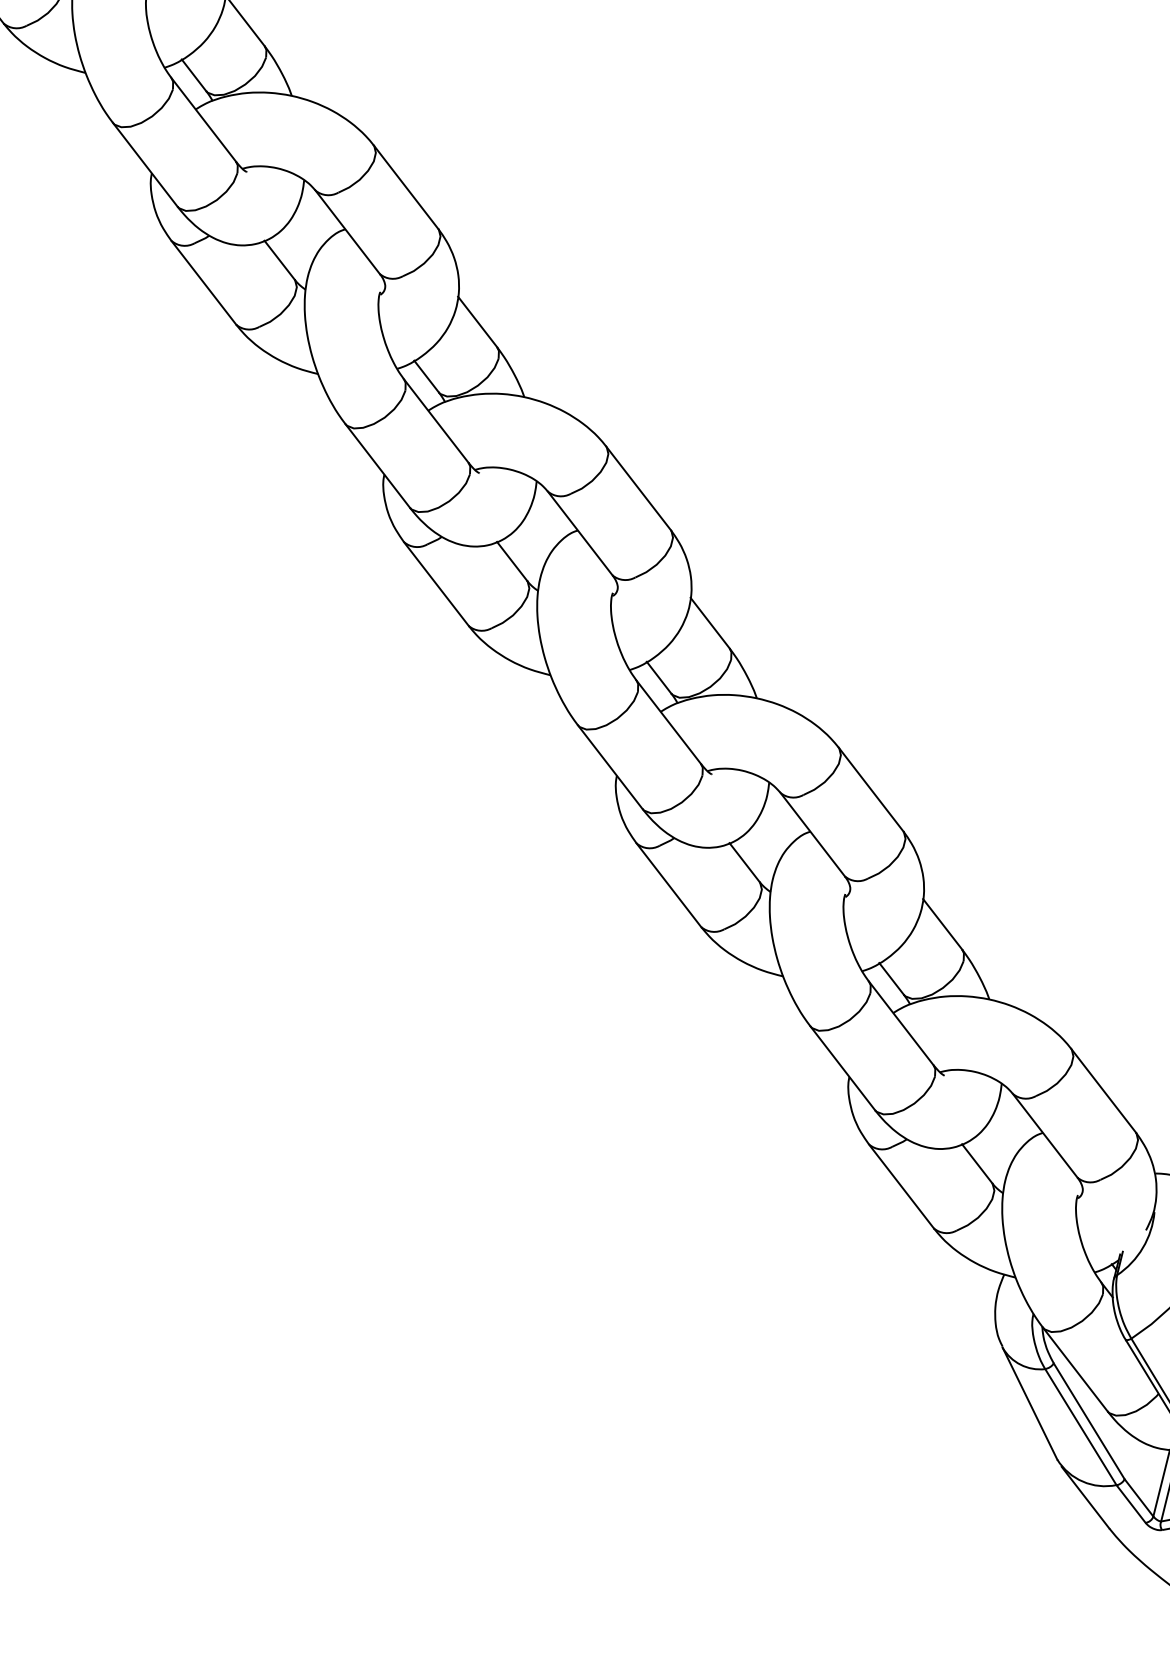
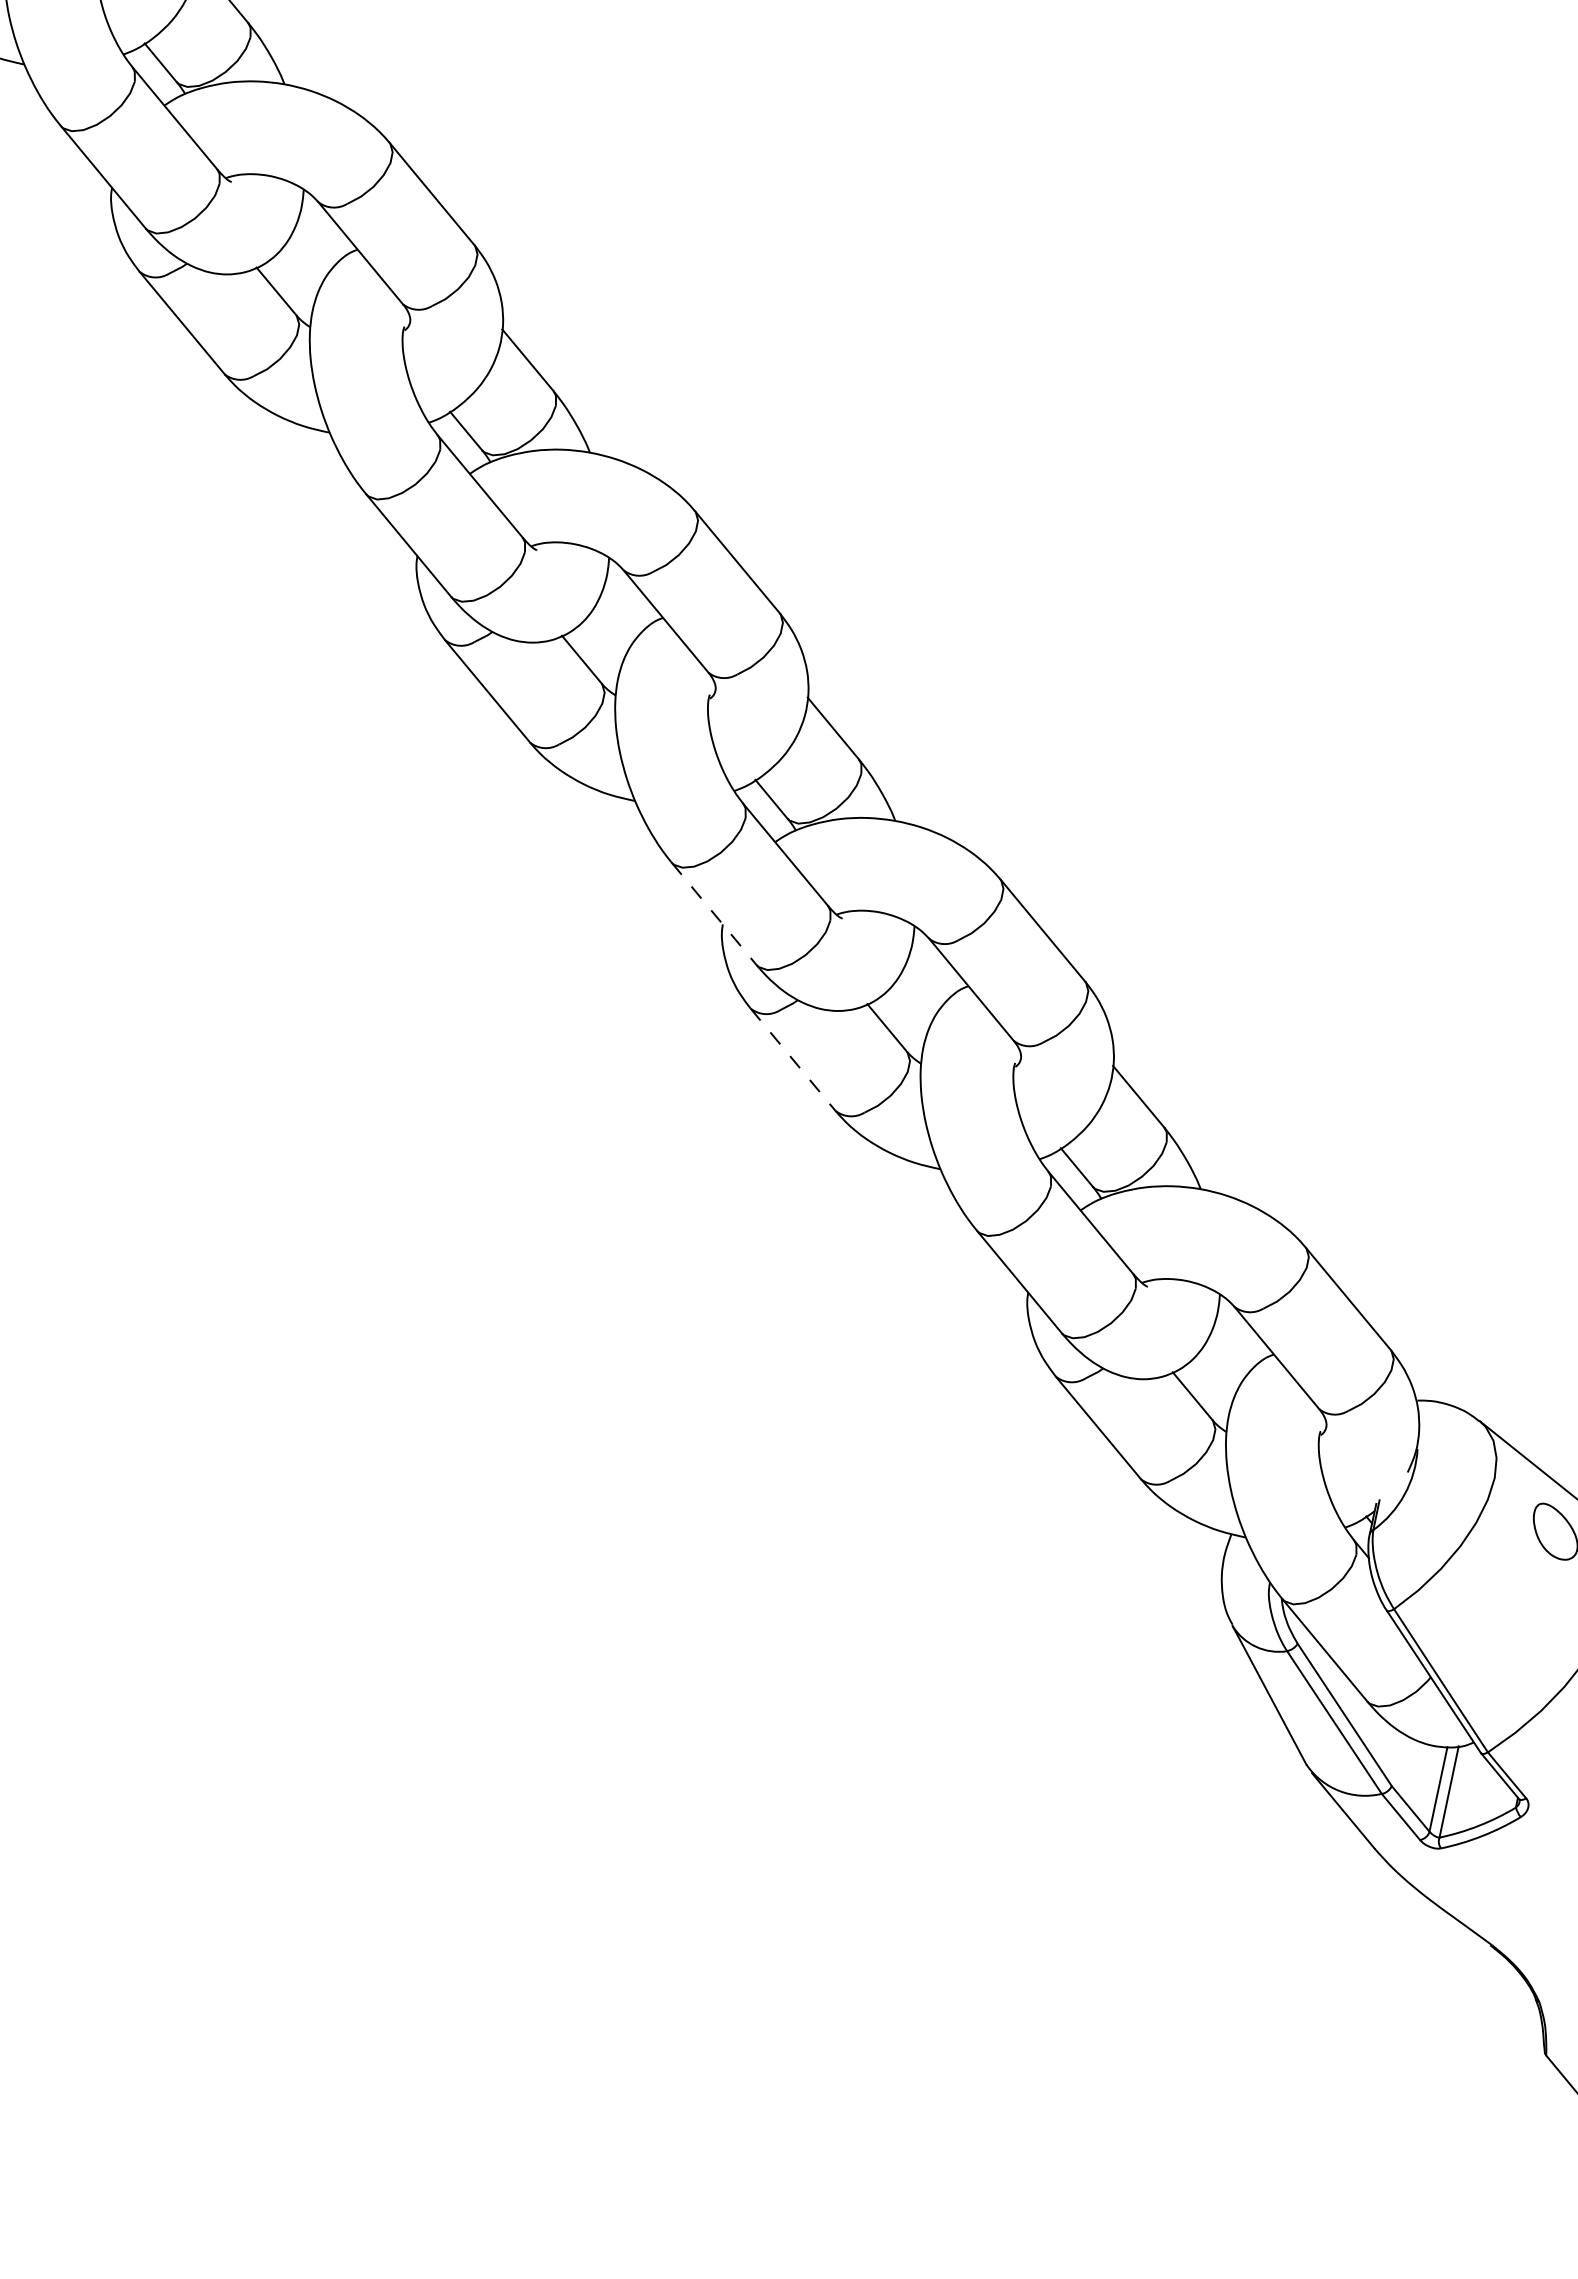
line: (610, 767) -> (714, 914), solid -> dashed
line: (669, 885) -> (793, 1060), solid -> dashed

